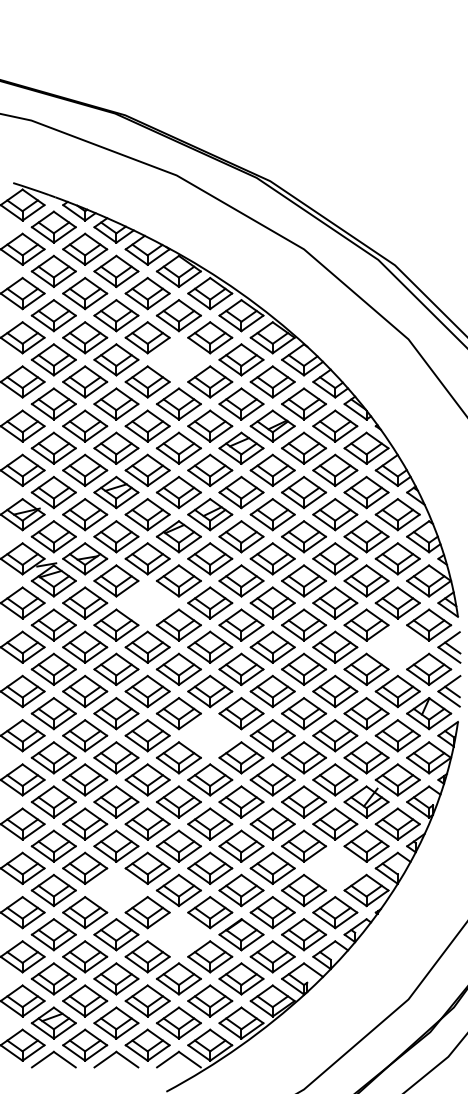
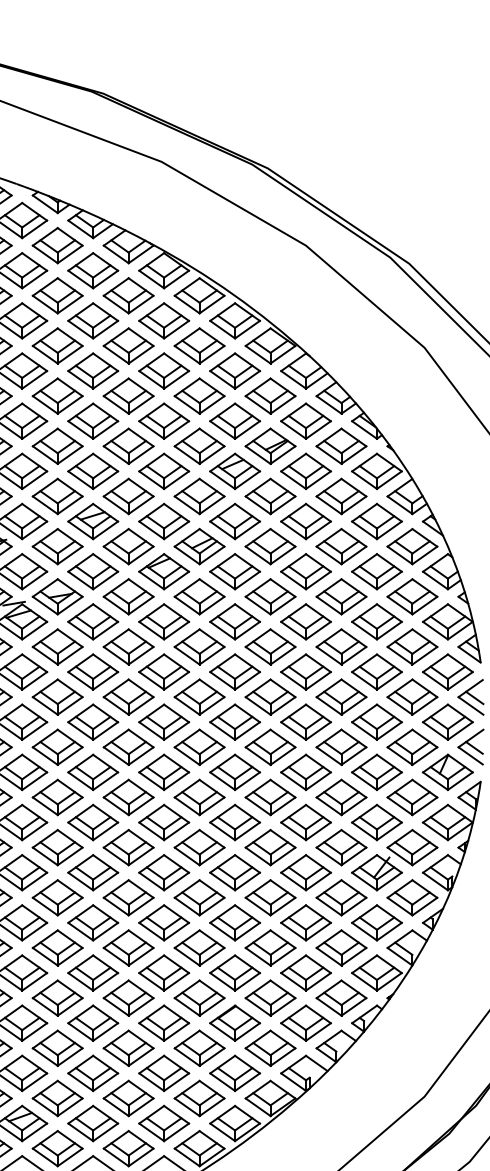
part: (178, 359) -> (163, 370), added
part: (147, 602) -> (128, 646), added
part: (397, 646) -> (412, 696), added
part: (210, 735) -> (199, 797), added
part: (335, 867) -> (341, 946), added
part: (116, 890) -> (93, 973), added
part: (178, 934) -> (163, 1022), added

